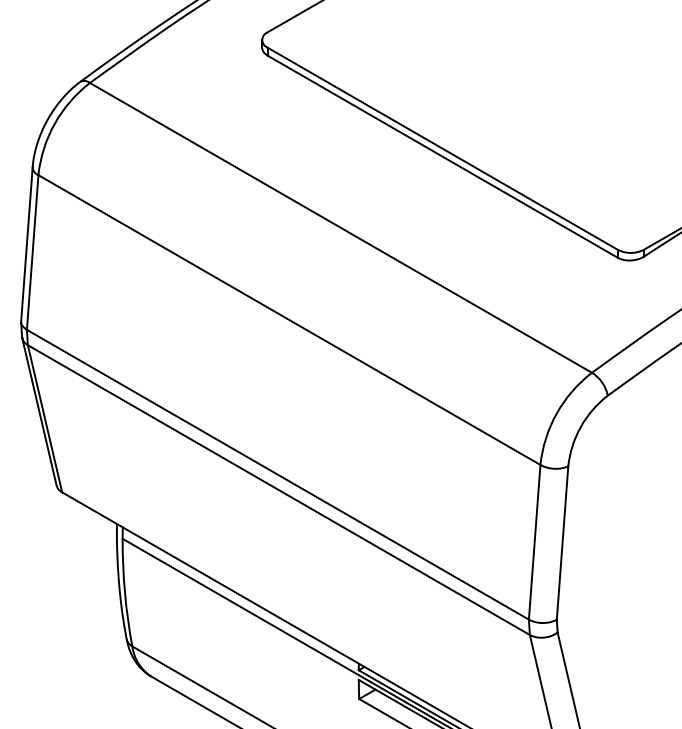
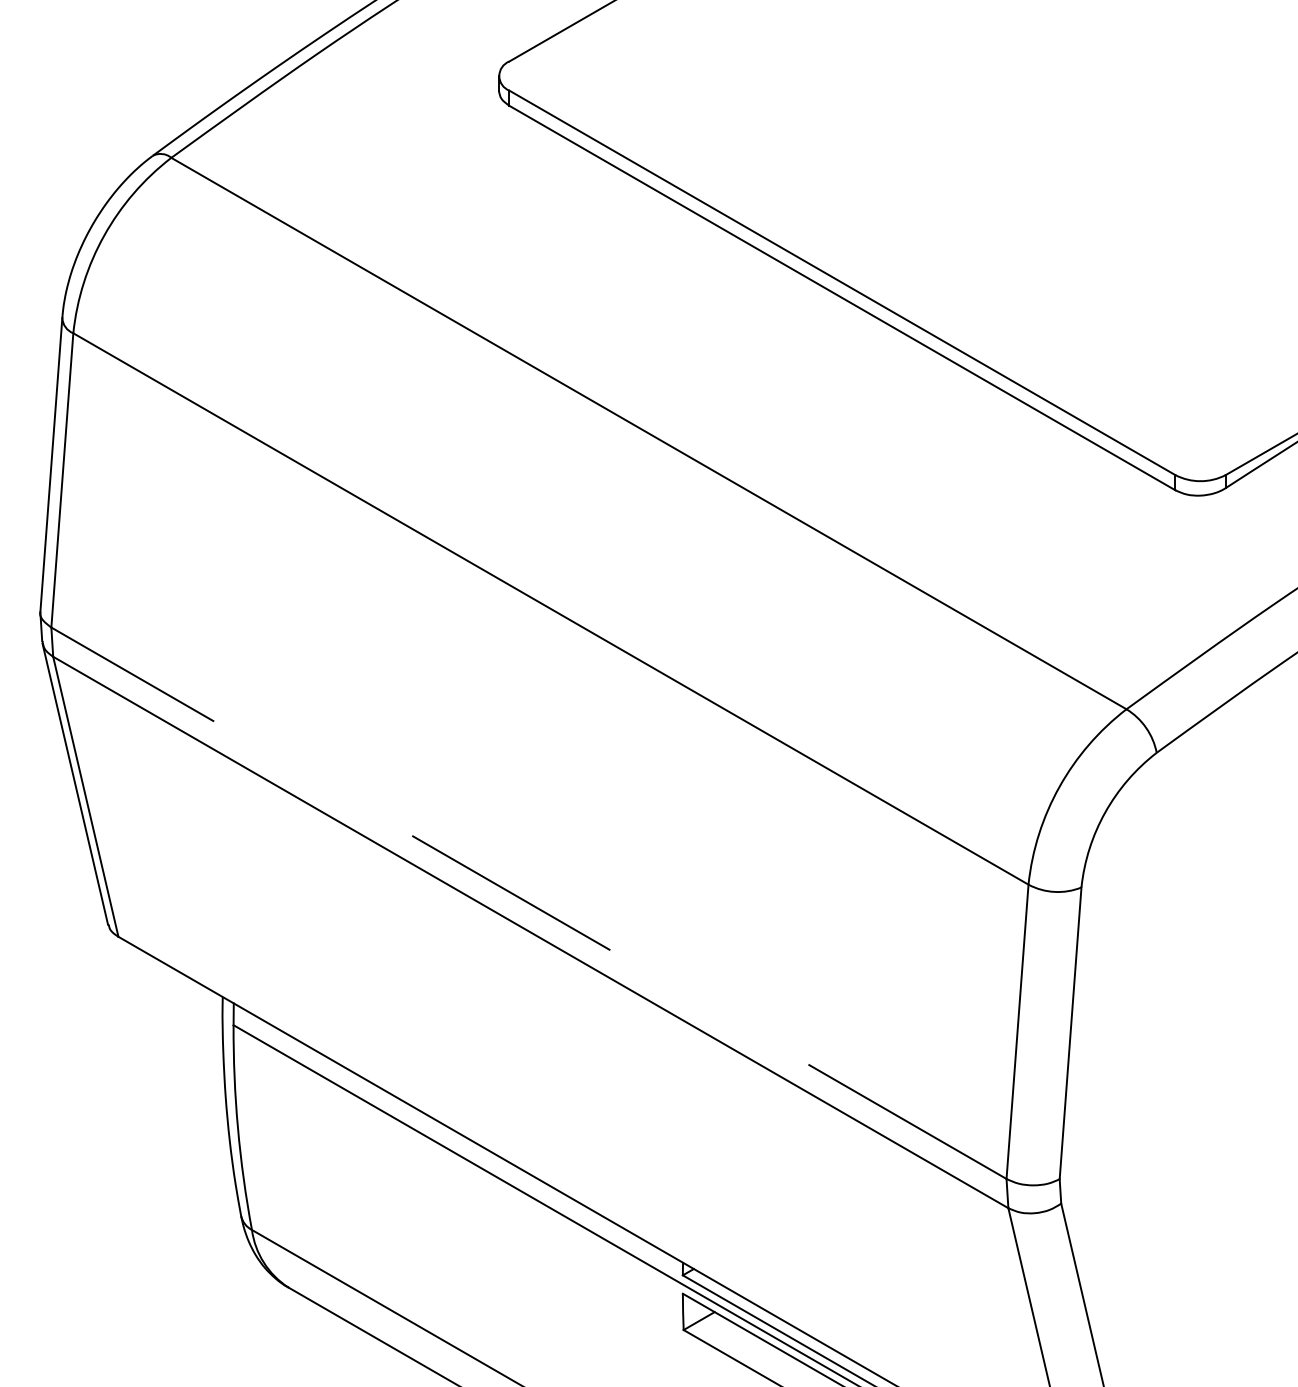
line: (277, 474) -> (528, 902), solid -> dashed

